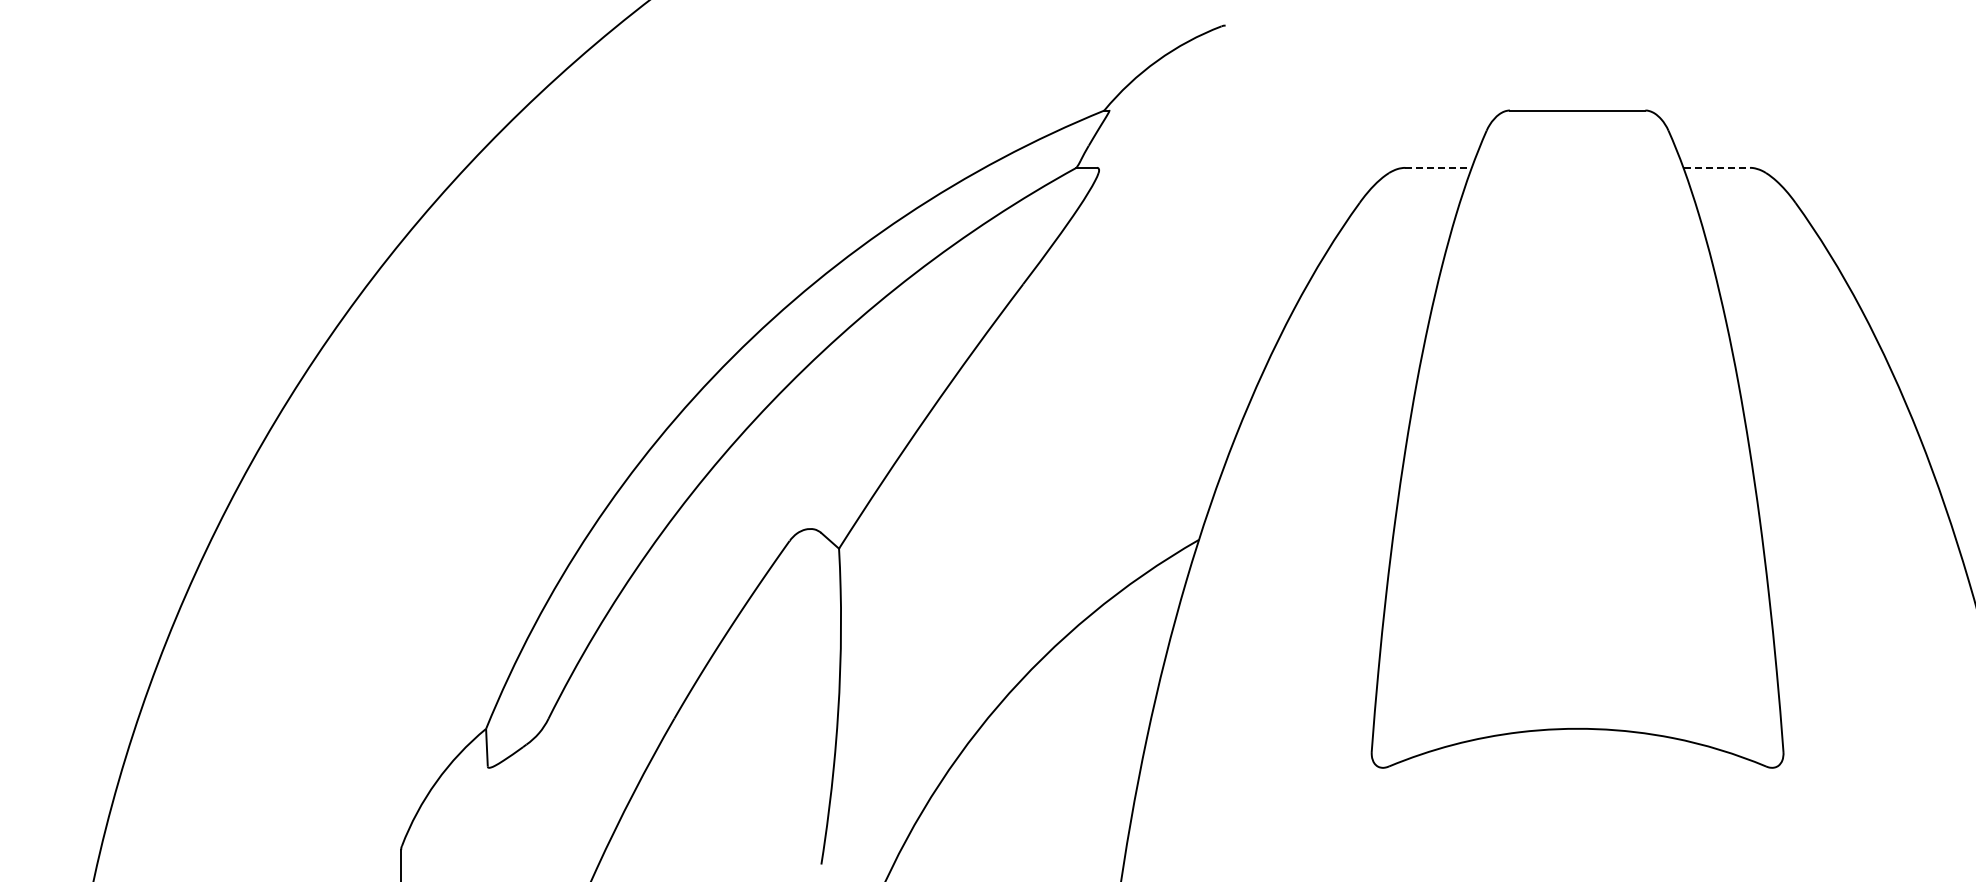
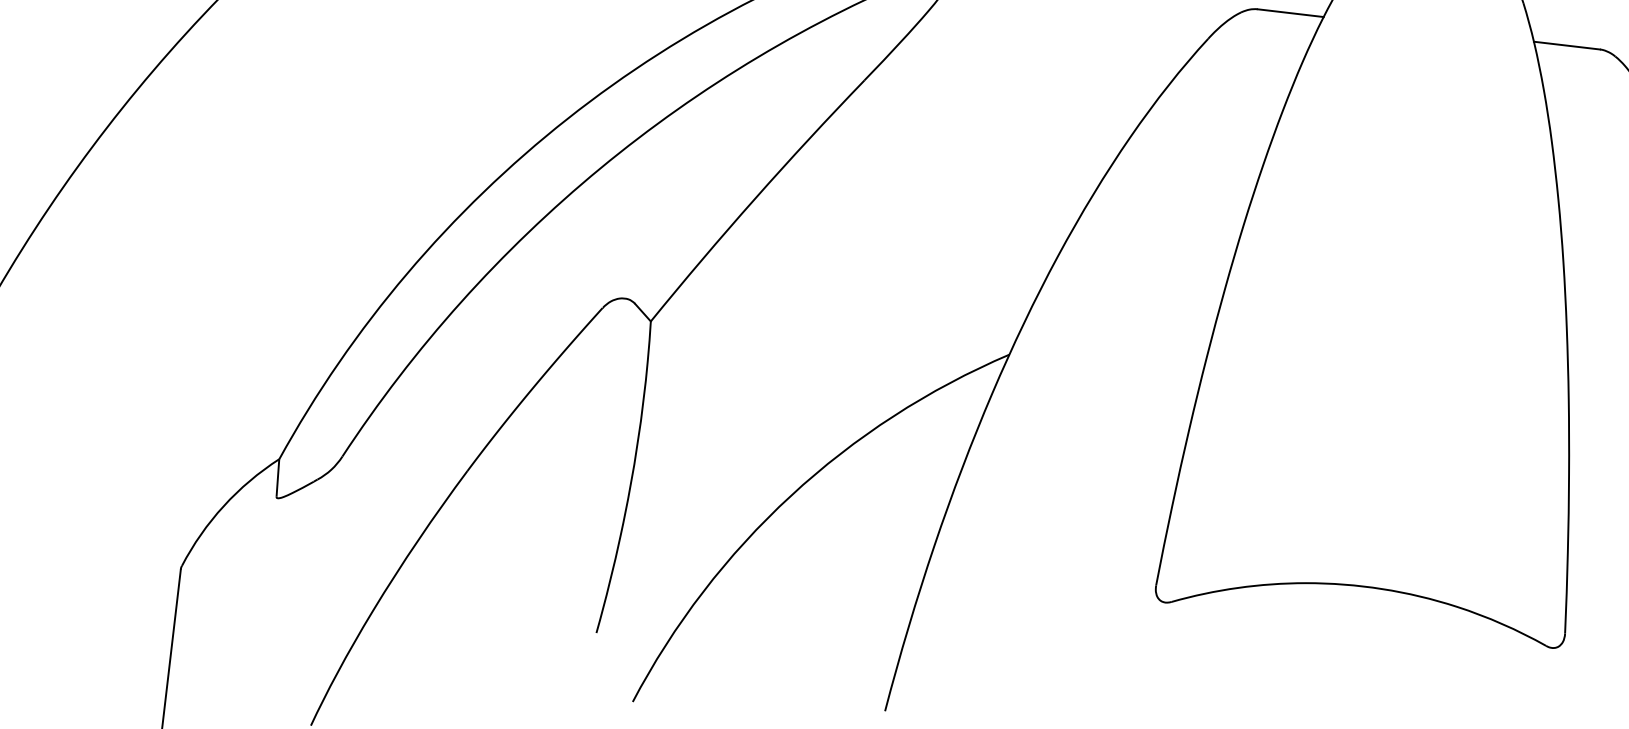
line: (1439, 167) -> (1291, 12), dashed -> solid
line: (1717, 167) -> (1567, 45), dashed -> solid

